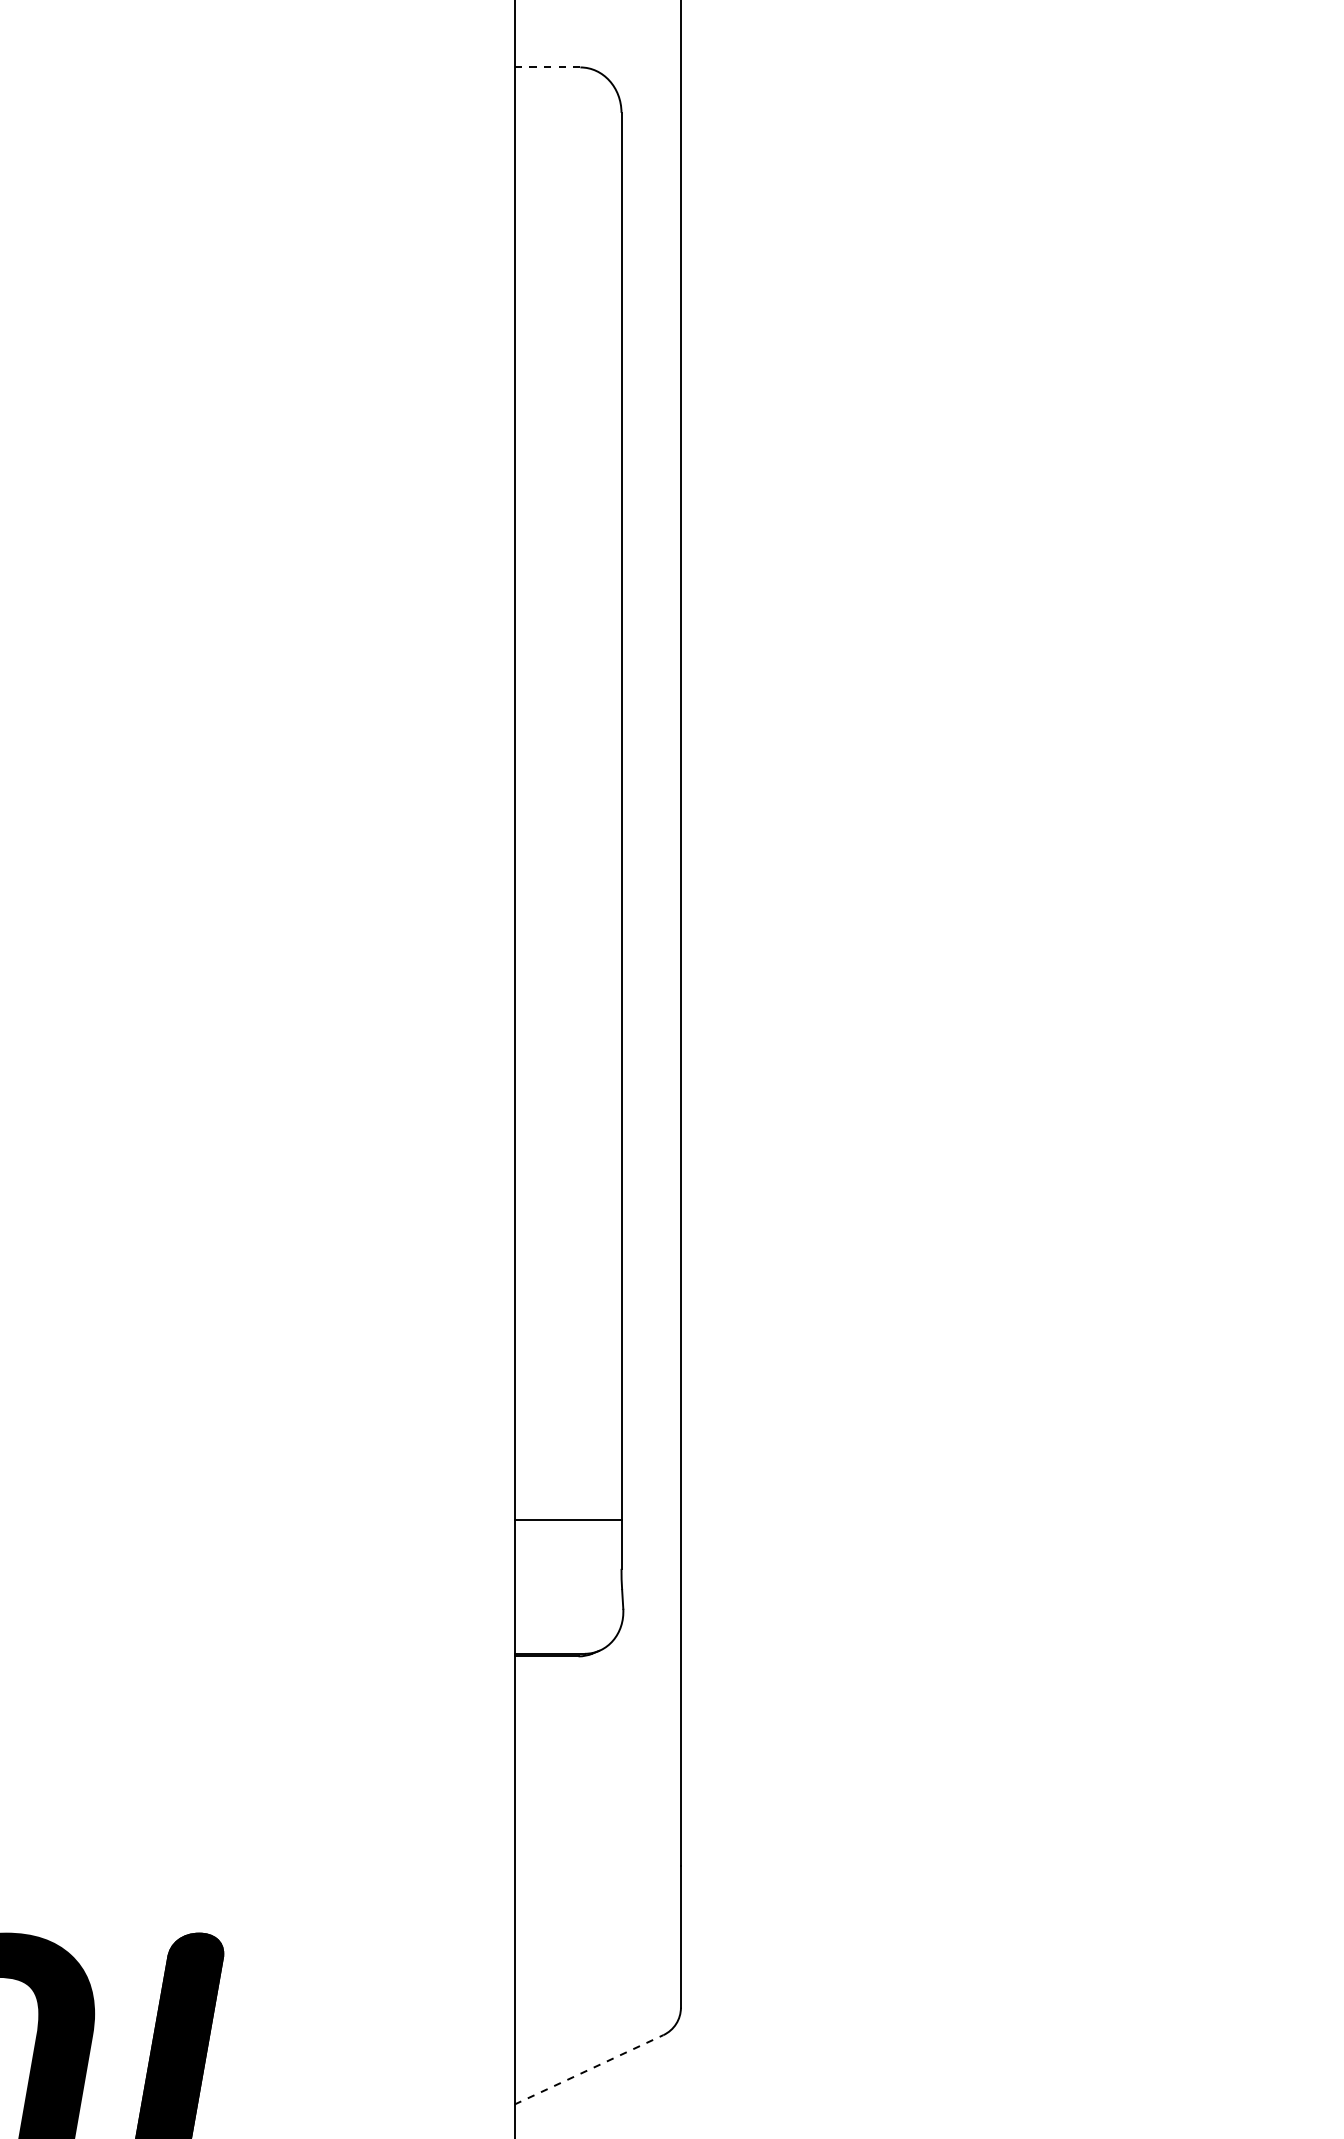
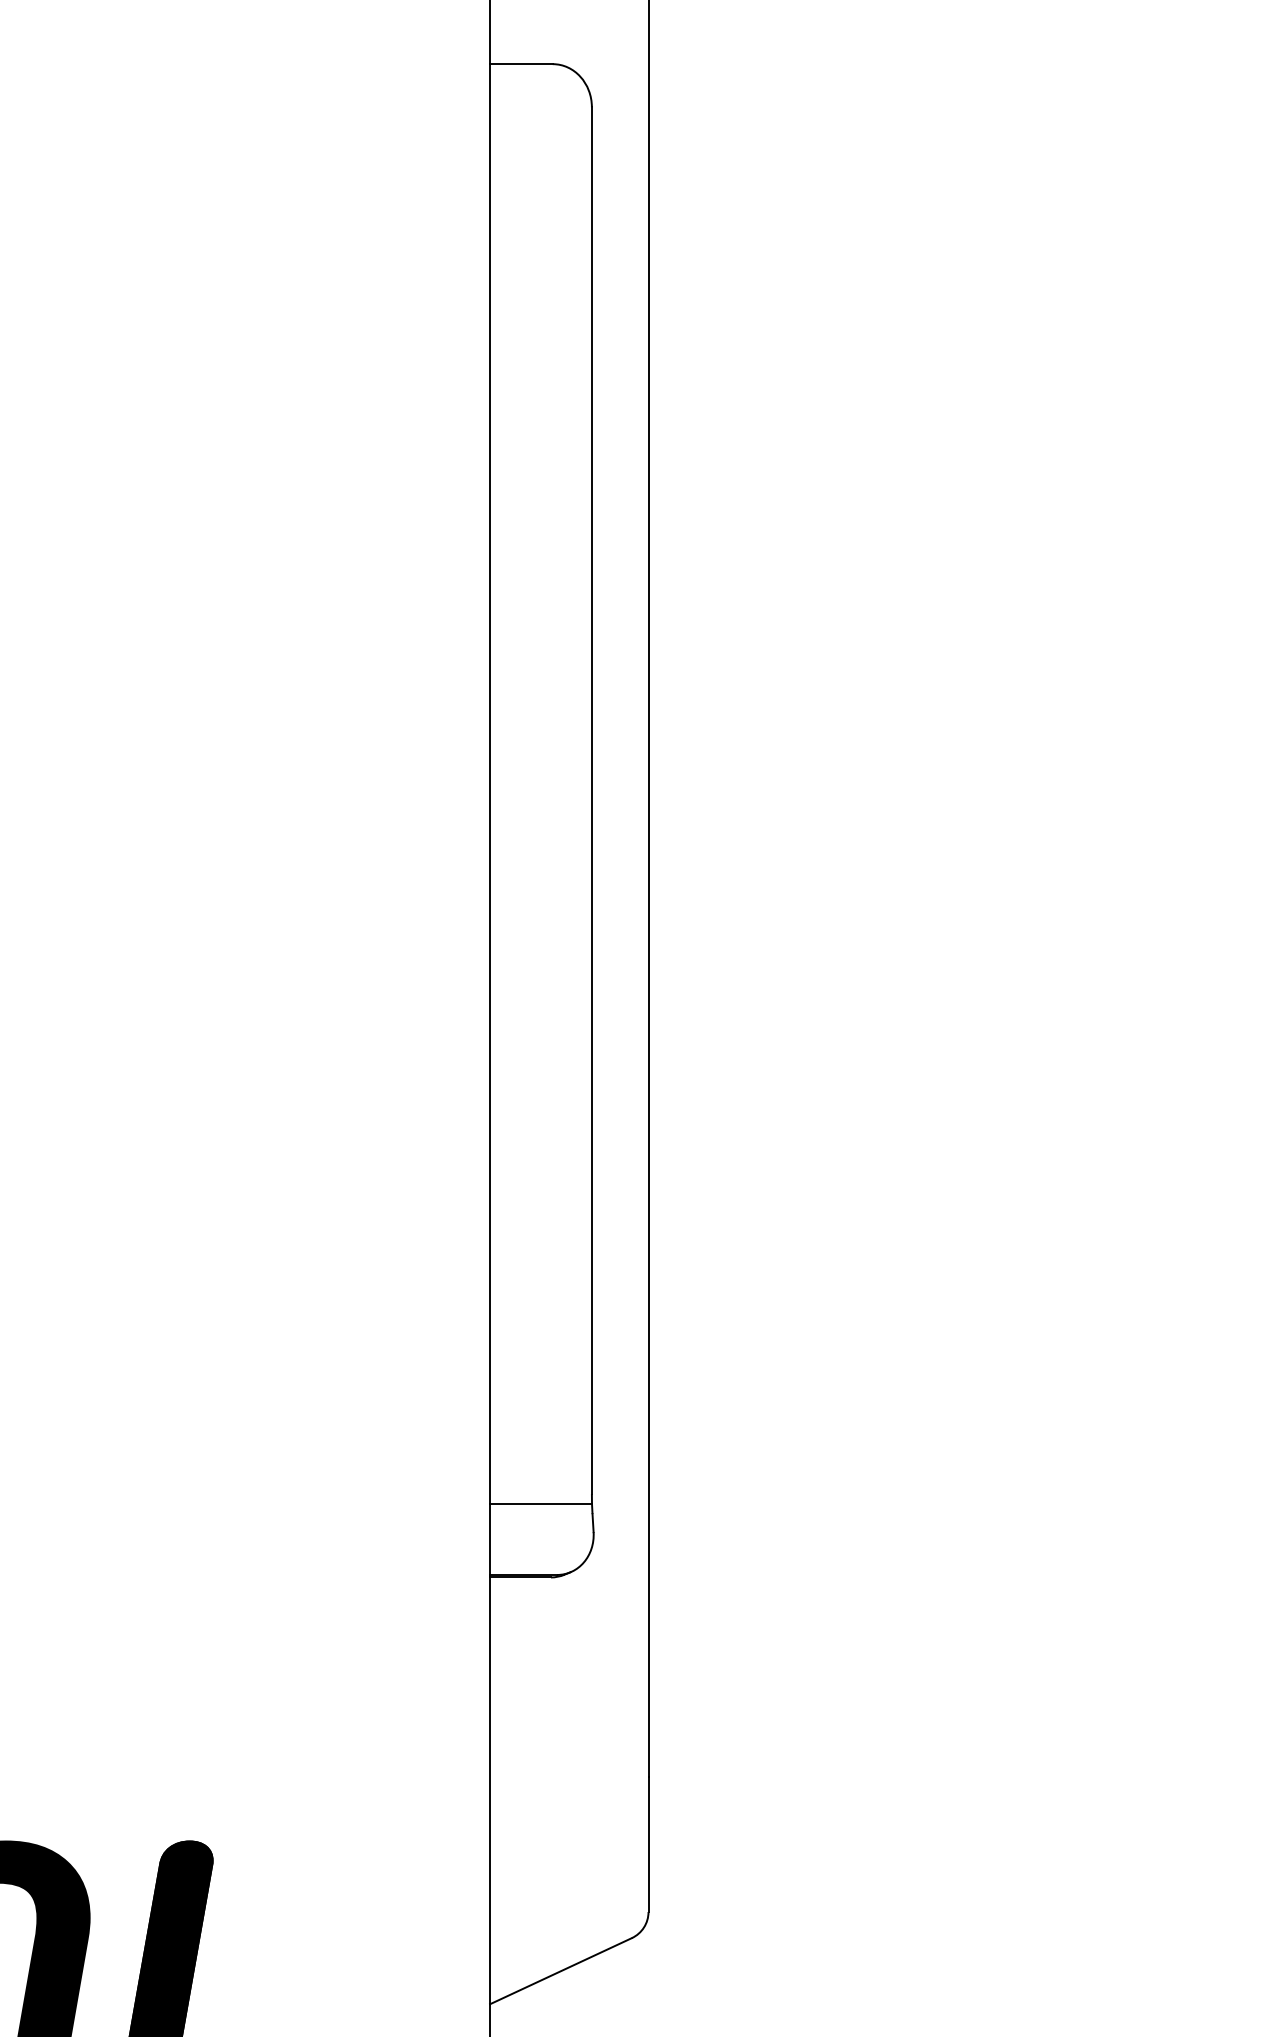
line: (546, 67) -> (520, 64), dashed -> solid
line: (568, 1519) -> (541, 1504), moved
line: (589, 2069) -> (561, 1970), dashed -> solid

